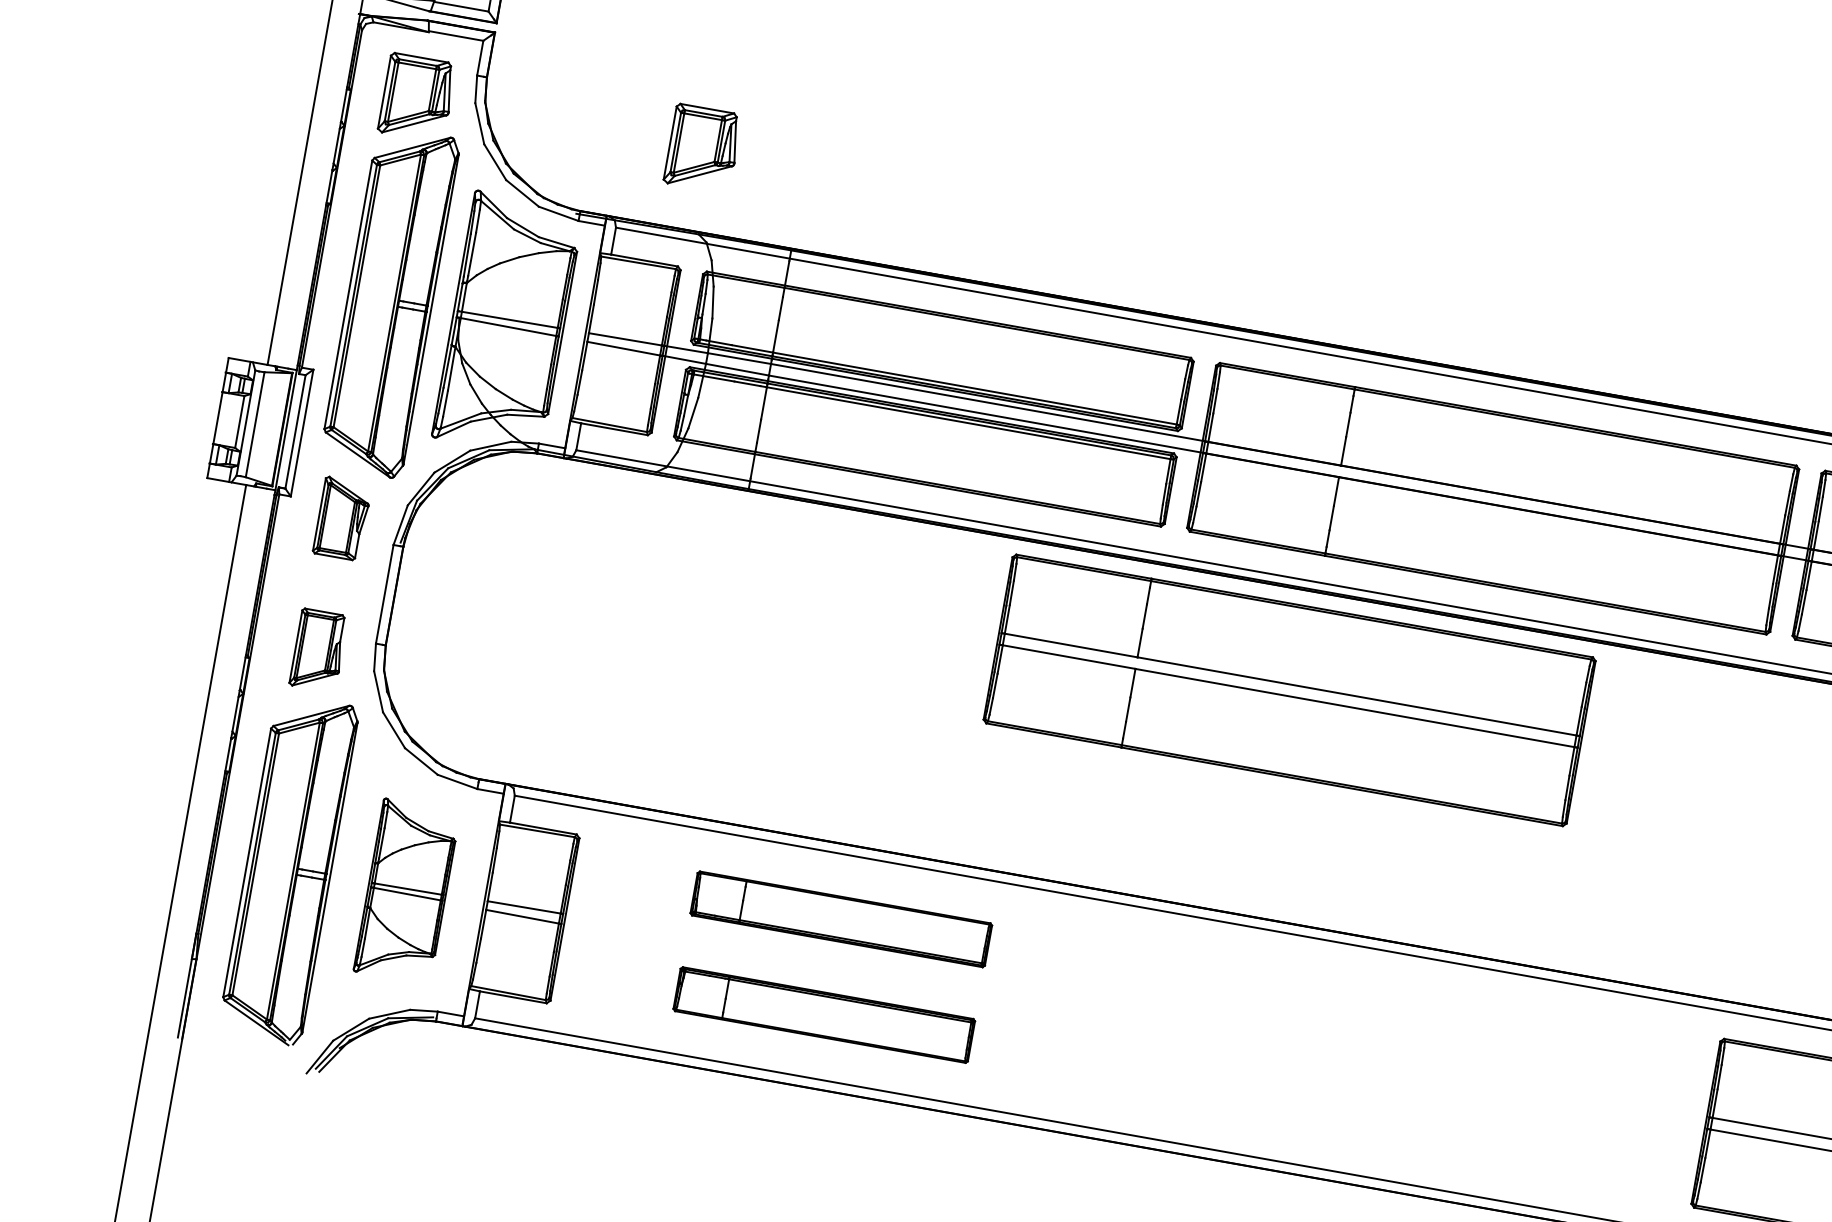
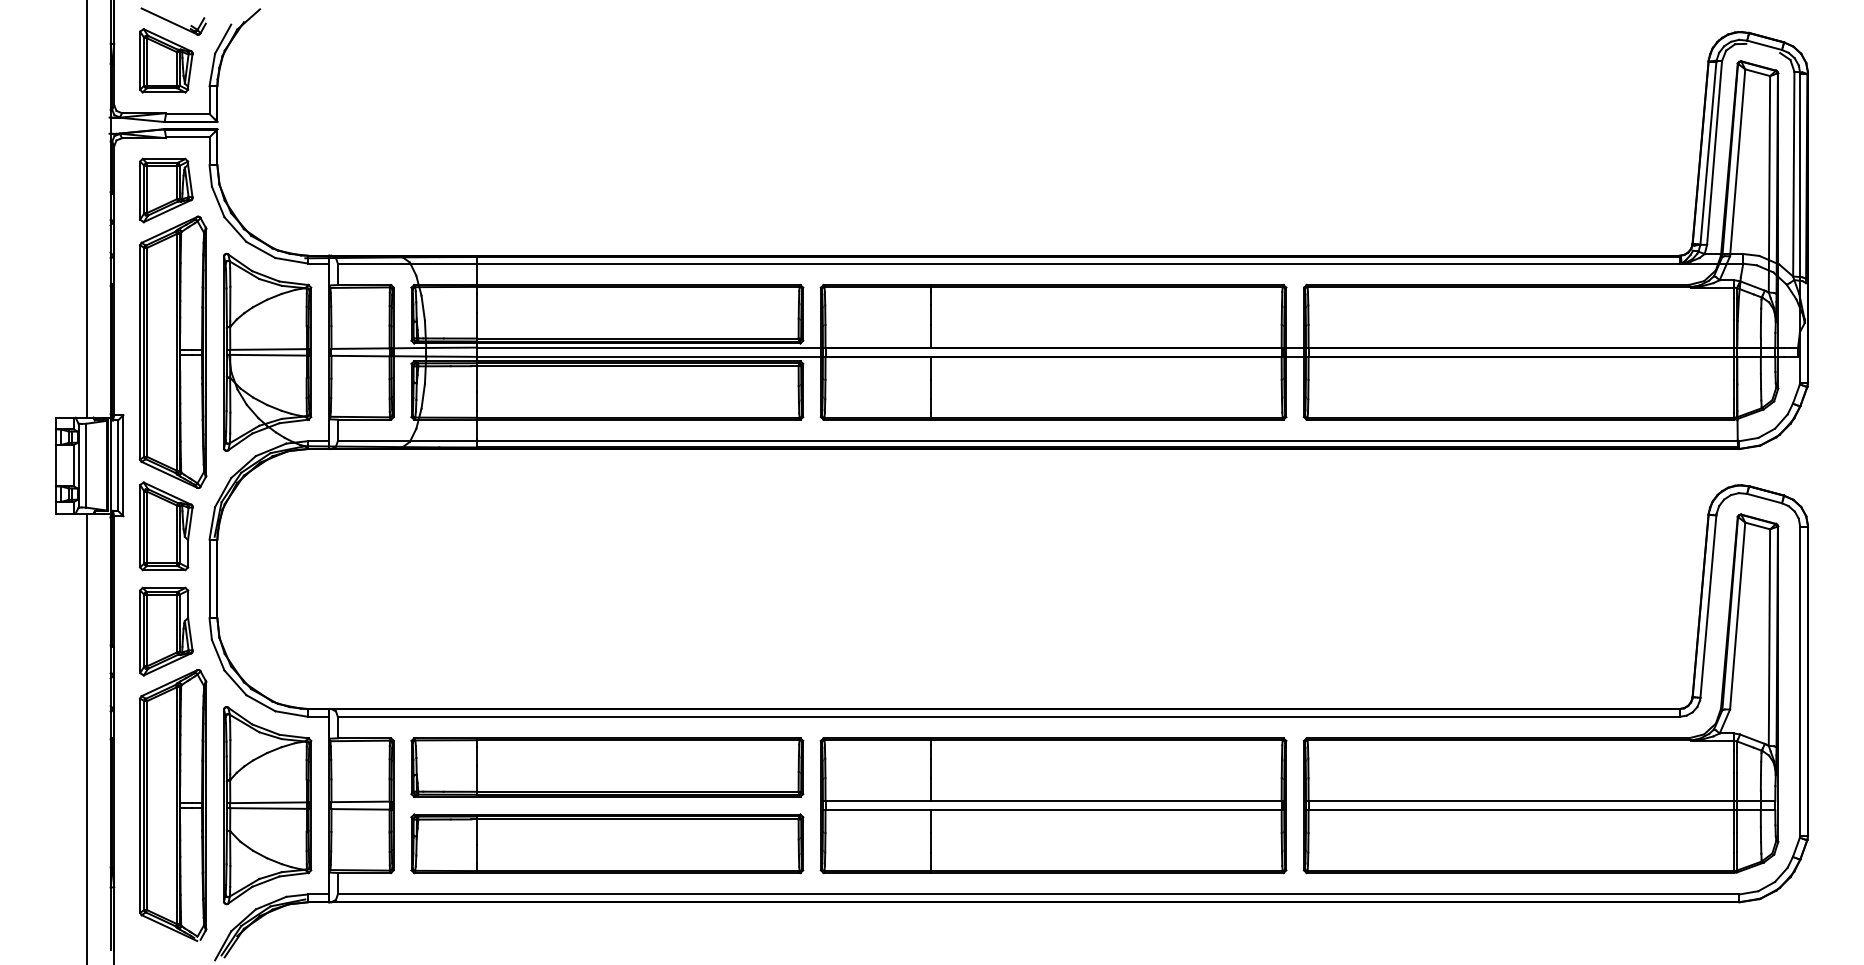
part: (703, 148) -> (394, 190), removed
part: (342, 518) -> (166, 526), size x1.43
part: (319, 650) -> (166, 631), size x1.43
part: (1289, 690) -> (1053, 805), moved
part: (406, 891) -> (267, 805), size x1.43
part: (841, 919) -> (607, 767), size x1.67
part: (824, 1014) -> (607, 843), size x1.67

